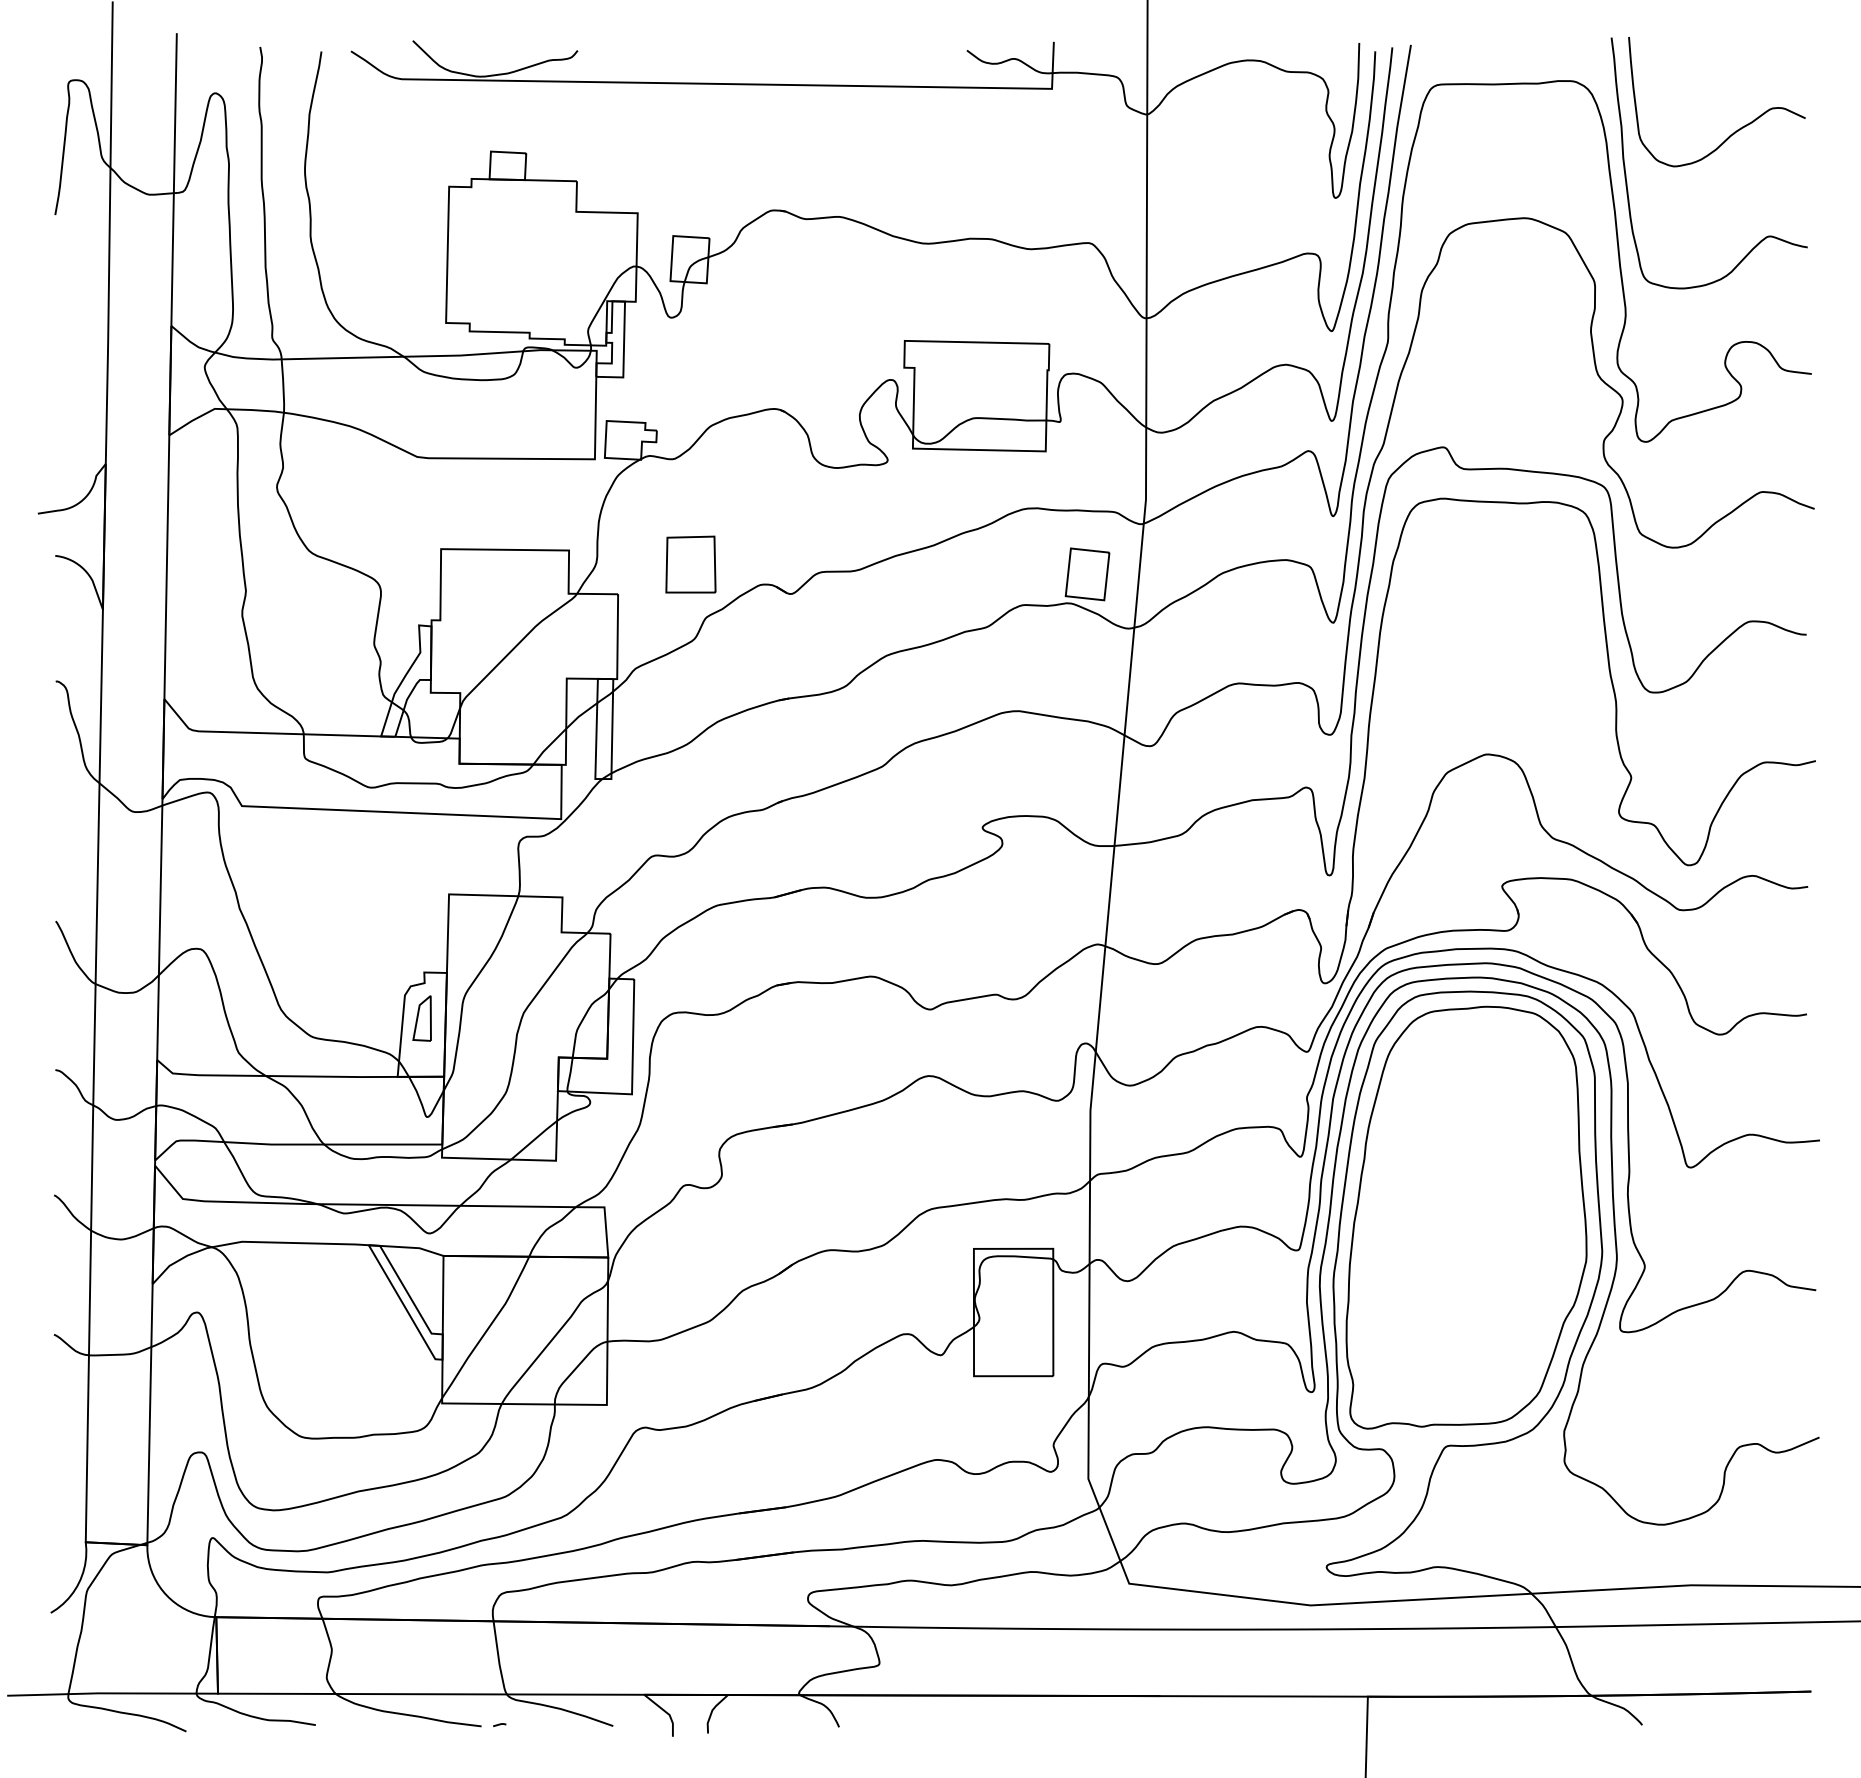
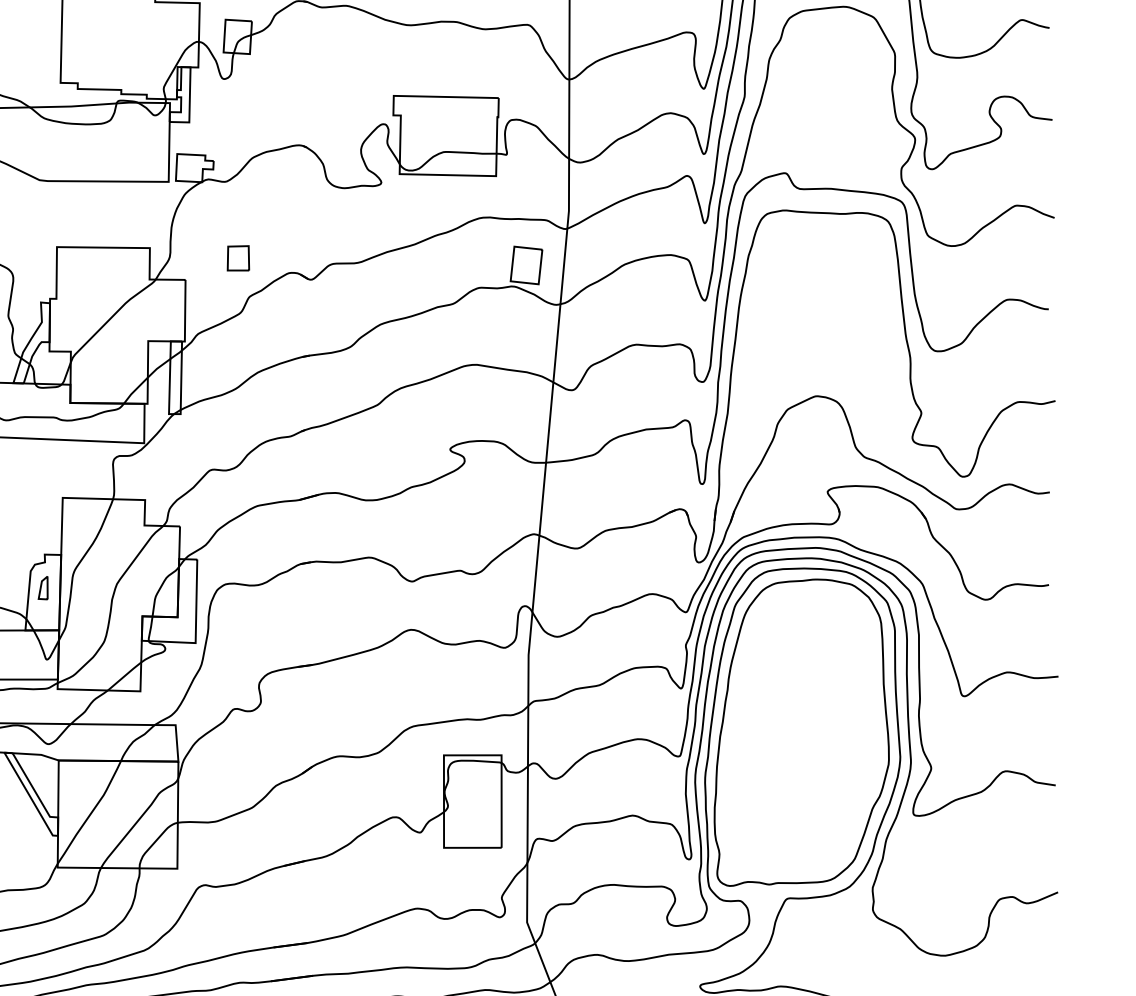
part: (690, 564) -> (238, 258), size x0.6
part: (421, 1018) -> (42, 588), size x0.7

